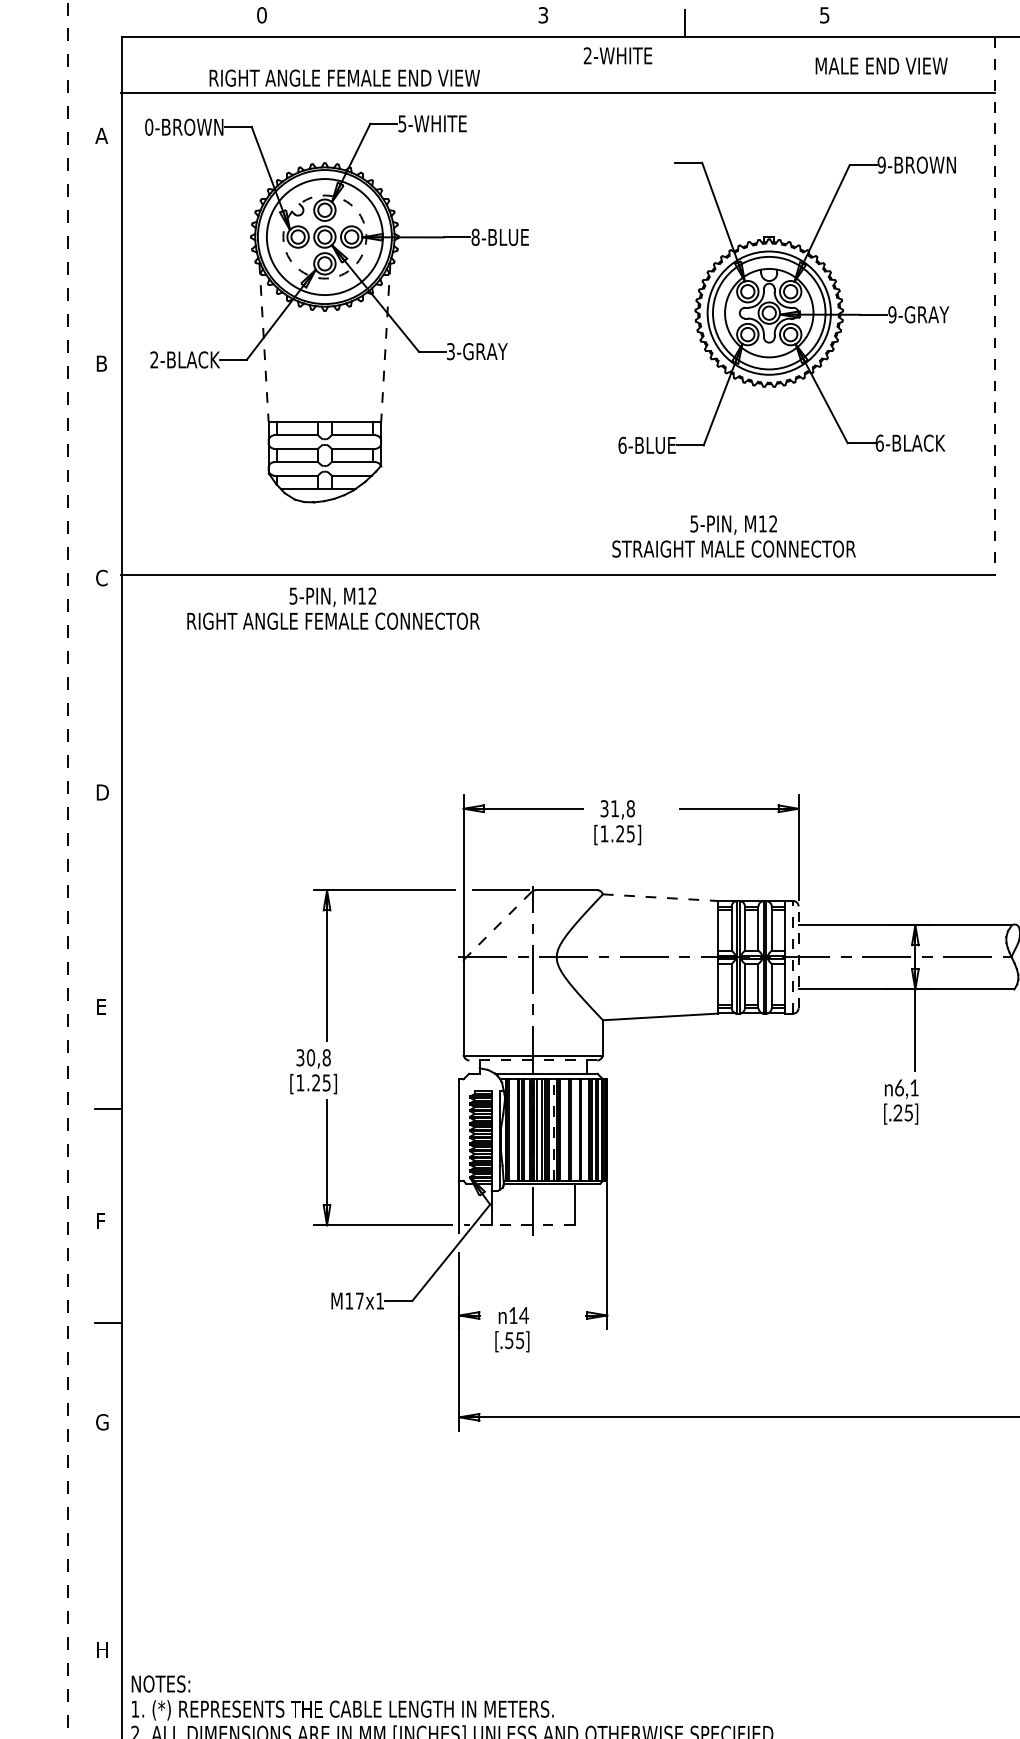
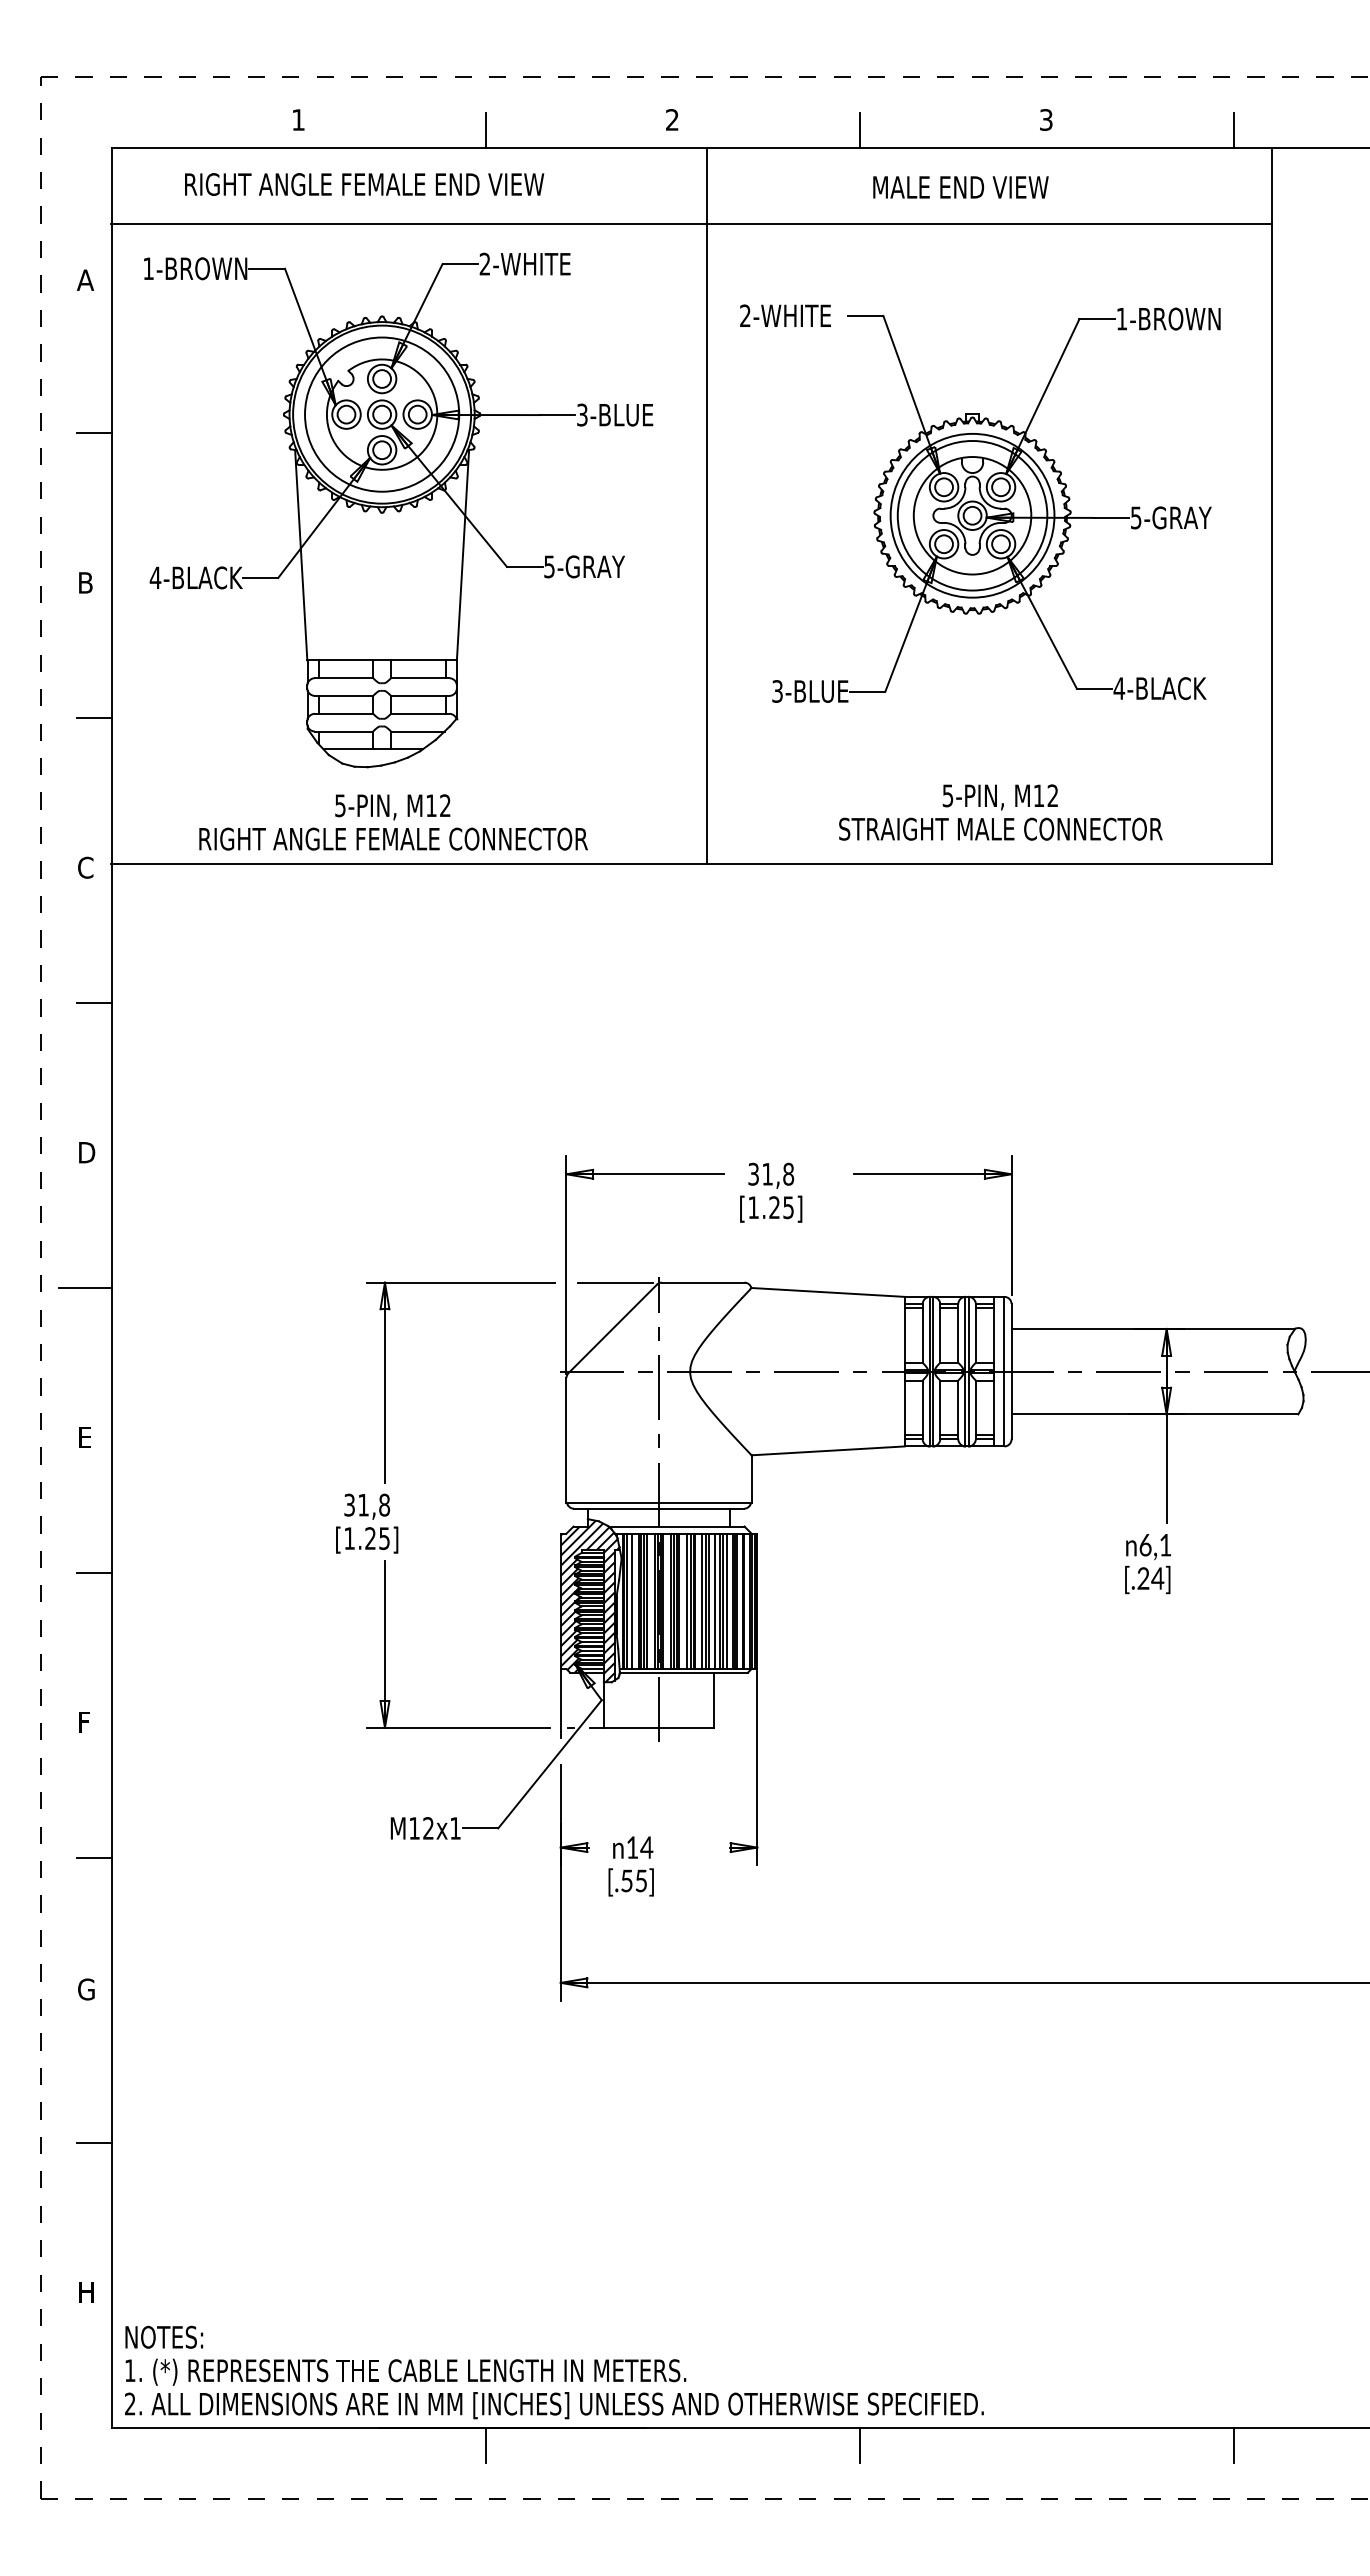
text: (261, 14) -> (298, 119), 0 -> 1
text: (543, 14) -> (672, 119), 3 -> 2
text: (824, 14) -> (1046, 119), 5 -> 3
line: (403, 23) -> (486, 130), added
line: (965, 23) -> (1233, 130), added
text: (617, 55) -> (785, 315), moved
text: (881, 66) -> (960, 187), moved
text: (344, 78) -> (364, 184), moved
text: (401, 123) -> (484, 263), 5-WHITE -> 2-WHITE
text: (149, 127) -> (148, 268), 0-BROWN -> 1-BROWN
text: (881, 164) -> (1121, 318), 9-BROWN -> 1-BROWN
text: (475, 236) -> (582, 414), 8-BLUE -> 3-BLUE
line: (108, 251) -> (94, 433), added
arc: (354, 266) -> (421, 453), dashed -> solid
line: (569, 306) -> (707, 506), added
line: (995, 306) -> (1272, 507), dashed -> solid
text: (891, 314) -> (1135, 517), 9-GRAY -> 5-GRAY
line: (264, 343) -> (301, 555), dashed -> solid
line: (385, 343) -> (462, 555), dashed -> solid
text: (450, 351) -> (549, 566), 3-GRAY -> 5-GRAY
text: (154, 359) -> (155, 577), 2-BLACK -> 4-BLACK
text: (879, 443) -> (1119, 688), 6-BLACK -> 4-BLACK
text: (622, 445) -> (777, 691), 6-BLUE -> 3-BLUE
line: (108, 465) -> (94, 718), added
text: (733, 536) -> (1000, 812), moved
text: (333, 608) -> (393, 822), moved
line: (108, 680) -> (94, 1003), added
line: (101, 894) -> (85, 1288), added
line: (660, 897) -> (828, 1292), dashed -> solid
line: (498, 924) -> (612, 1328), dashed -> solid
line: (793, 957) -> (1004, 1371), dashed -> solid
line: (798, 957) -> (1011, 1371), dashed -> solid
text: (310, 1057) -> (363, 1504), 30,8 -> 31,8
line: (533, 1060) -> (659, 1508), dashed -> solid
text: (908, 1112) -> (1157, 1578), [.25] -> [.24]
hatch: (481, 1130) -> (590, 1601), added
line: (512, 1130) -> (631, 1601), added
line: (553, 1130) -> (686, 1601), dashed -> solid
line: (565, 1130) -> (701, 1601), added
line: (575, 1130) -> (715, 1601), added
line: (584, 1130) -> (727, 1601), added
line: (532, 1225) -> (658, 1727), dashed -> solid
text: (359, 1301) -> (428, 1828), M17x1 -> M12x1
line: (108, 1537) -> (94, 2142), added

